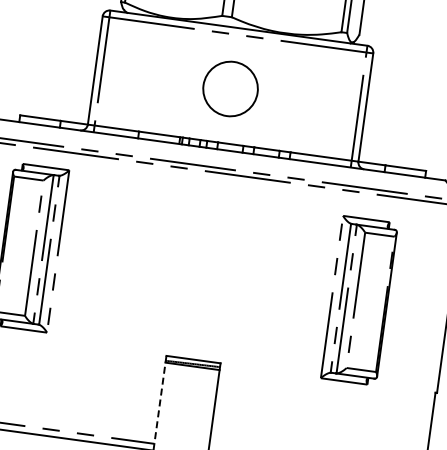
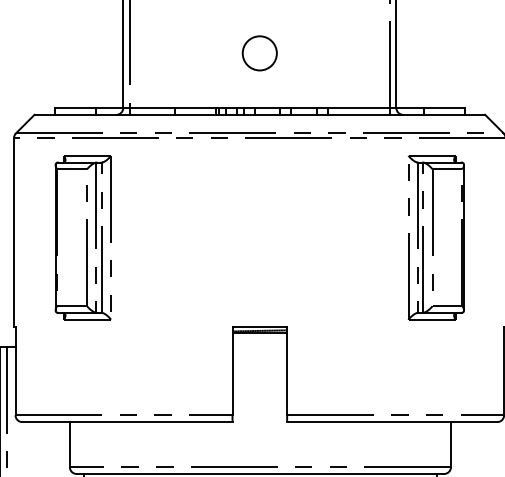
circle: (230, 89) -> (259, 53), size x0.62
part: (358, 300) -> (435, 237), moved
line: (160, 400) -> (232, 371), dashed -> solid

